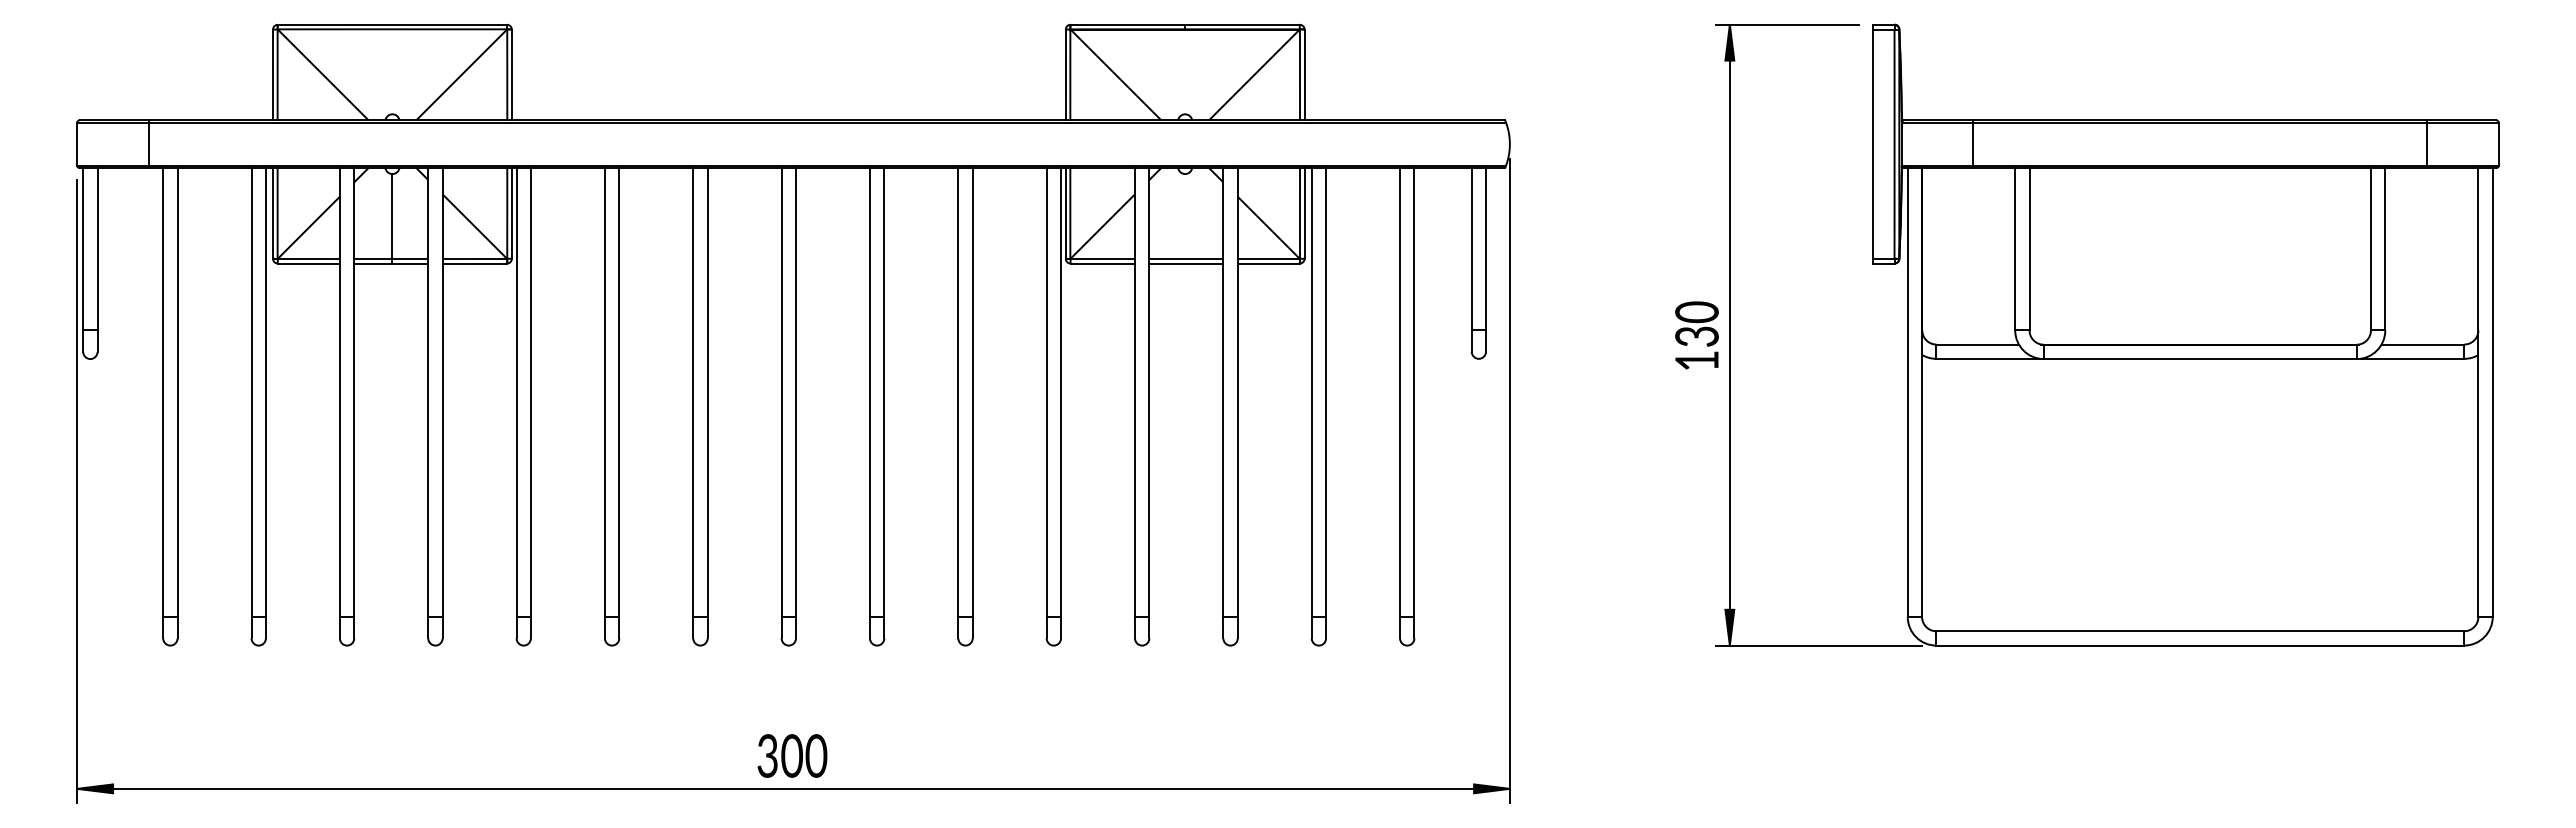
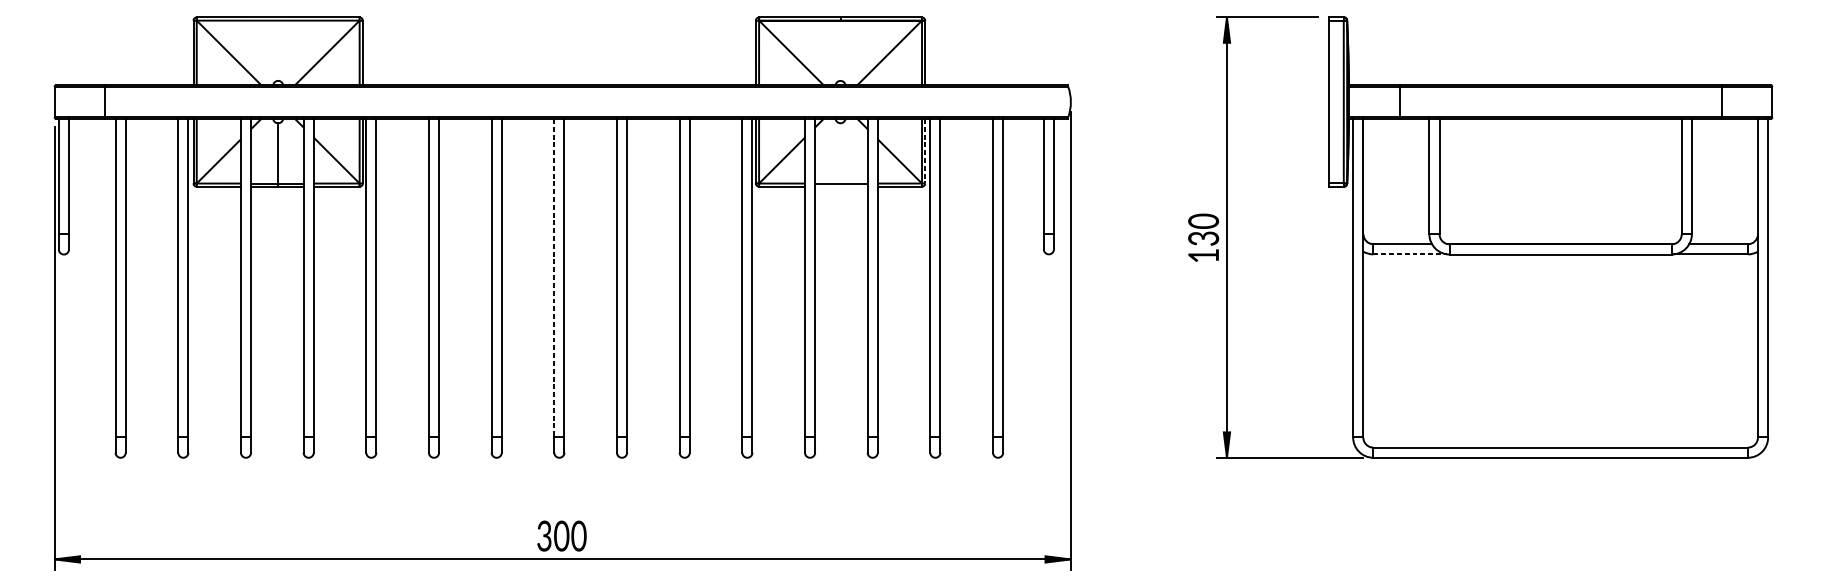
line: (1304, 213) -> (925, 151), solid -> dashed
line: (1186, 263) -> (841, 186), removed
line: (1988, 358) -> (1410, 254), solid -> dashed
line: (781, 393) -> (554, 278), solid -> dashed

